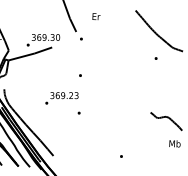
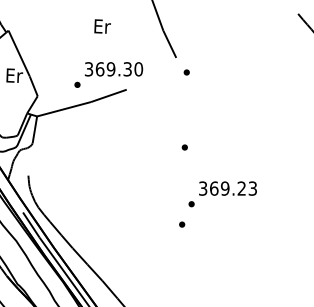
text: (96, 16) -> (102, 26), moved
text: (61, 98) -> (221, 194), moved

